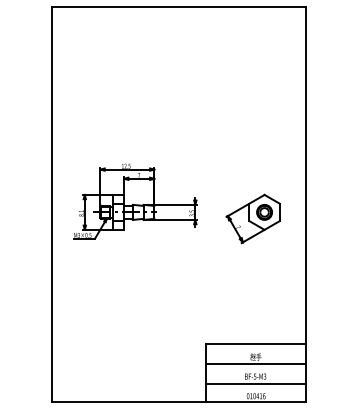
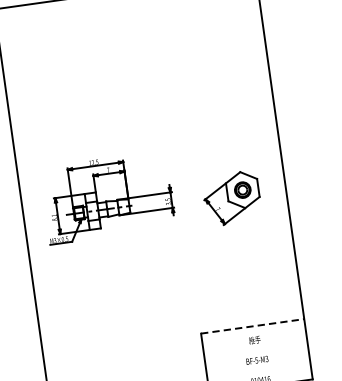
line: (256, 343) -> (253, 326), solid -> dashed
line: (255, 363) -> (255, 346), removed
line: (255, 383) -> (258, 367), removed

